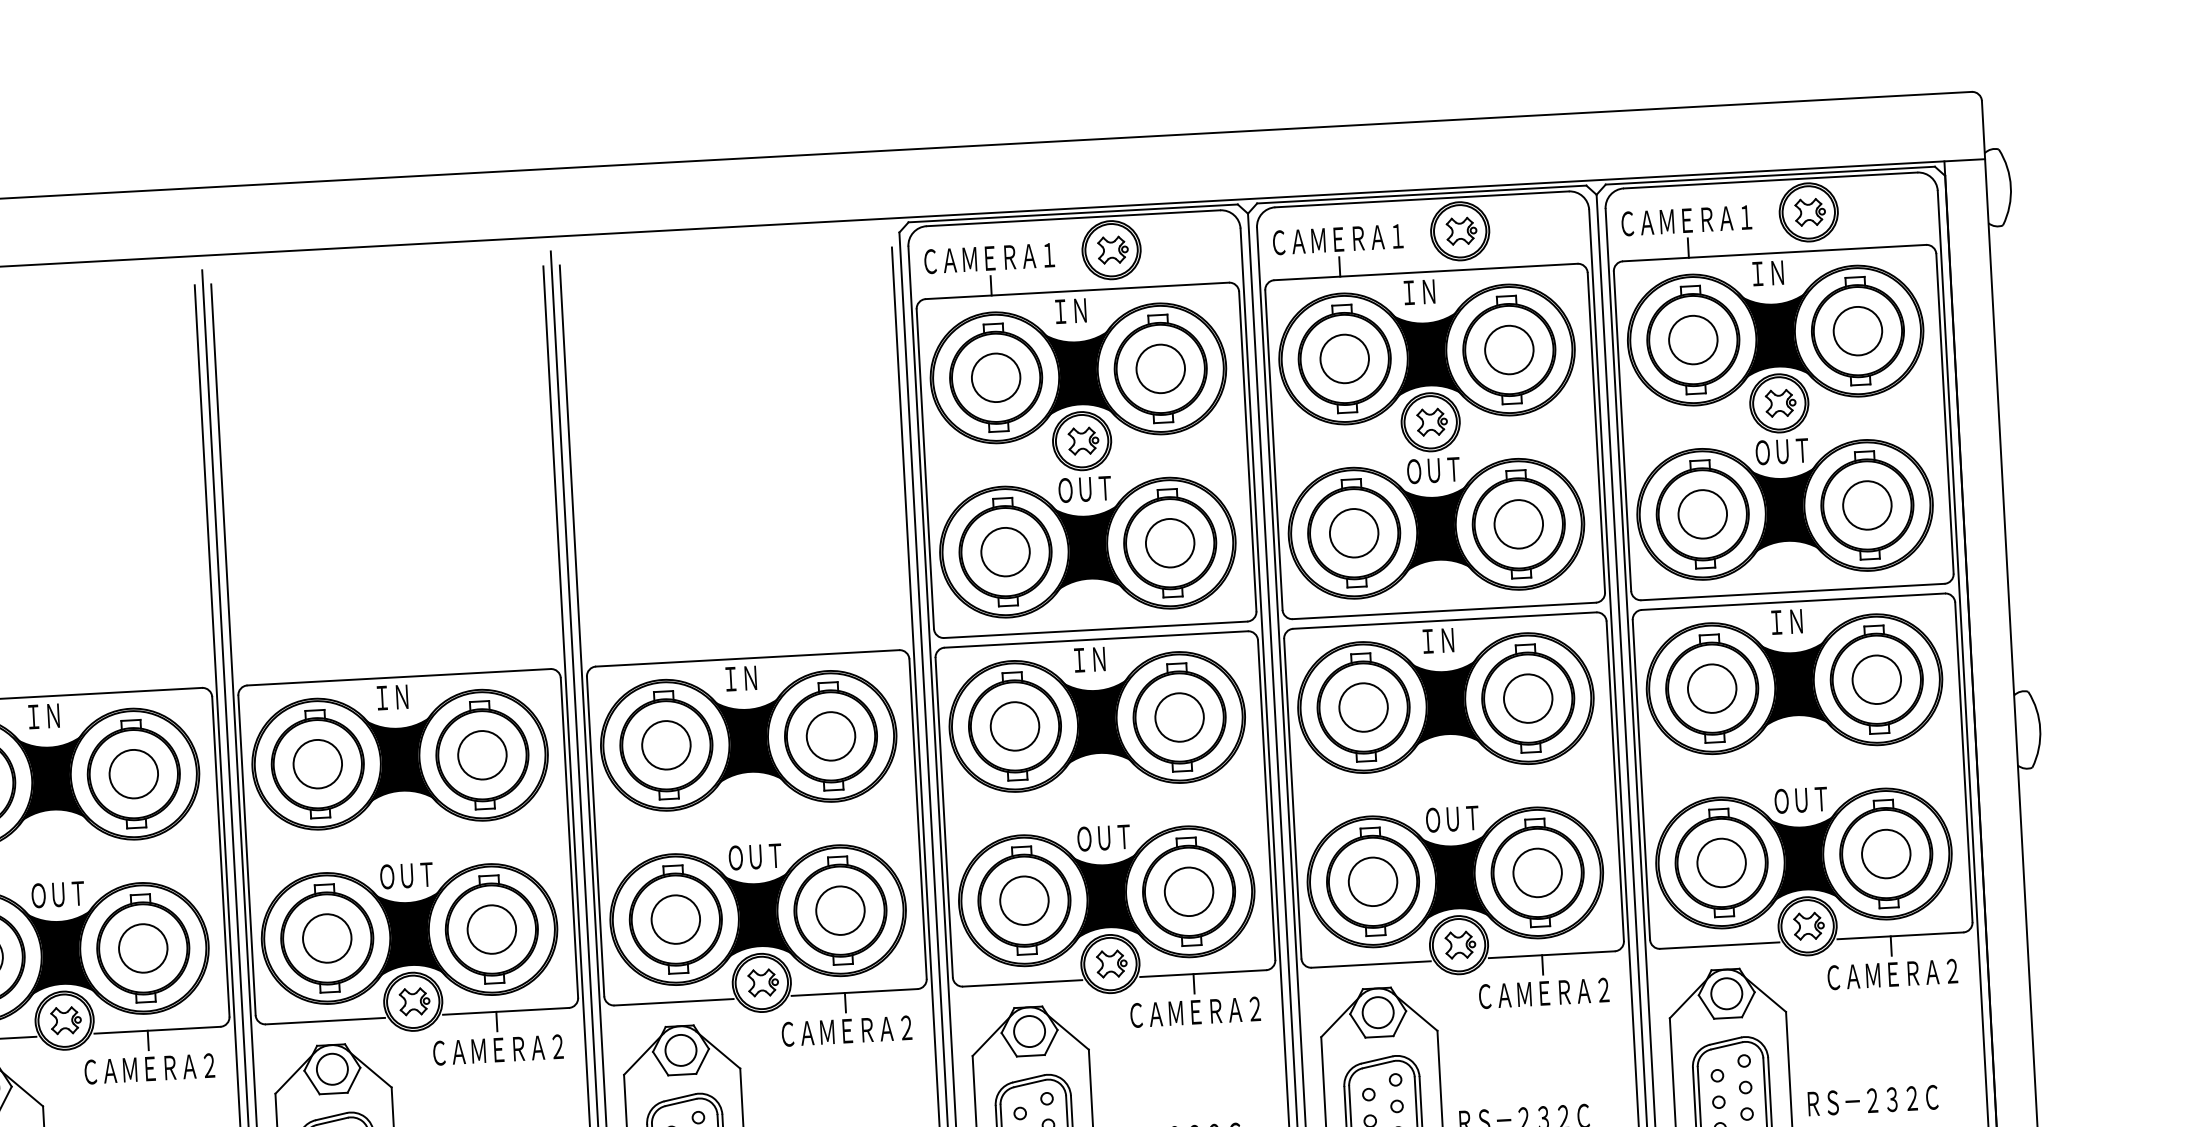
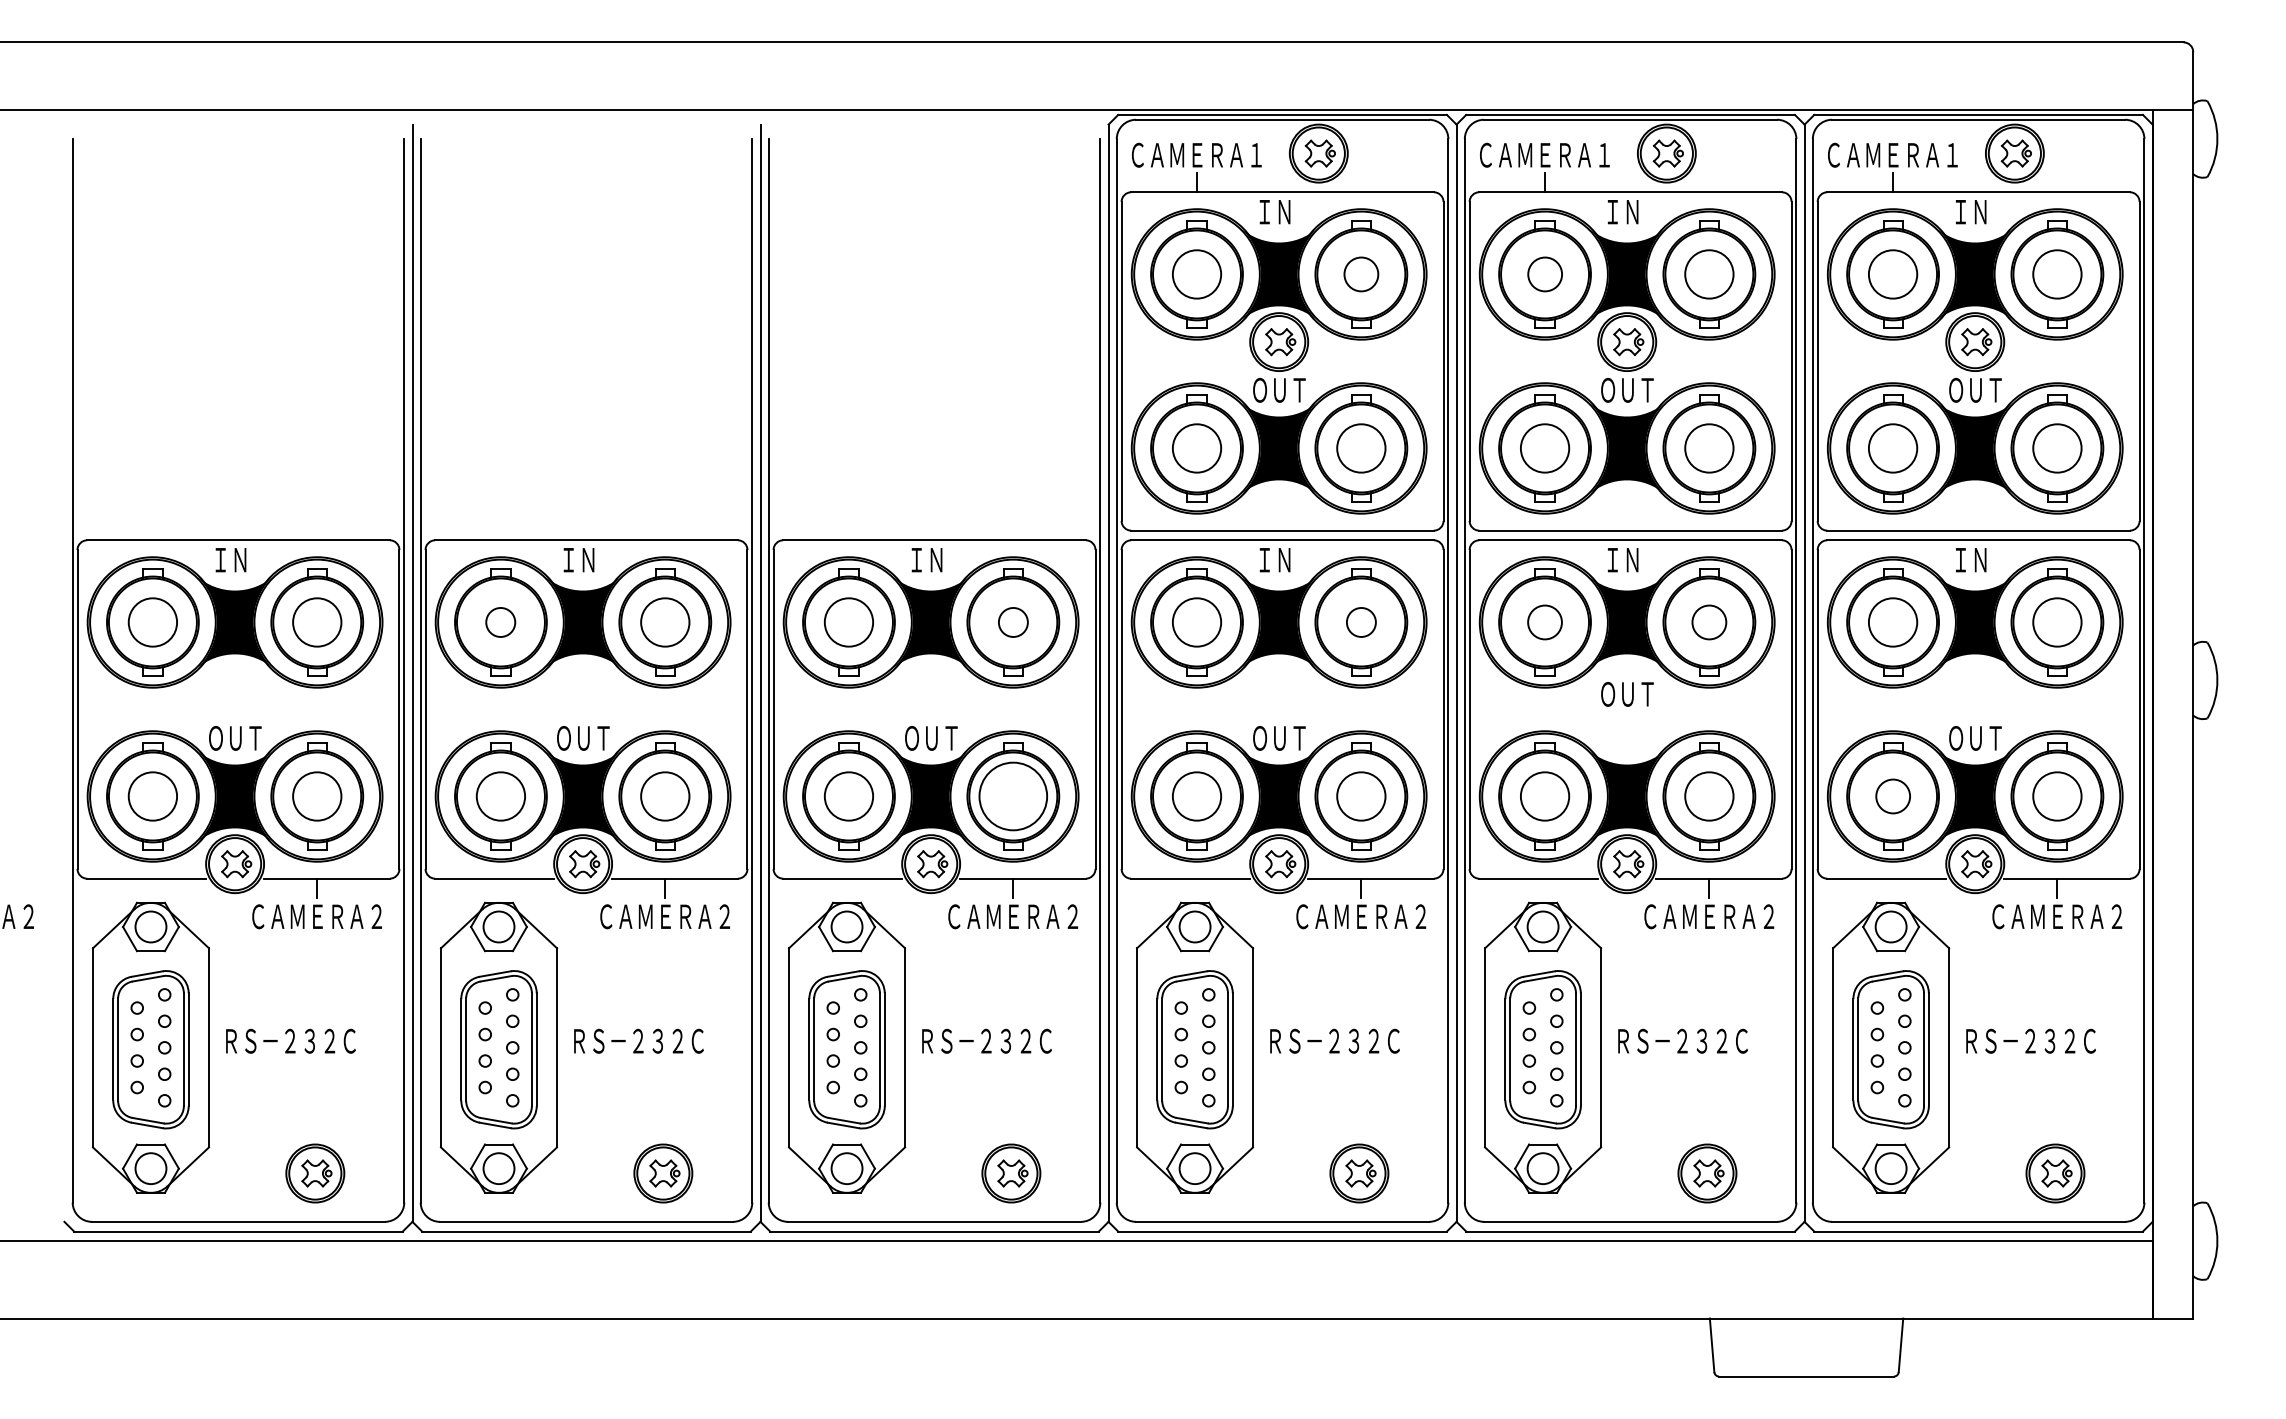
circle: (1345, 358) -> (1545, 274), size x0.7
circle: (1160, 368) -> (1361, 274), size x0.7
circle: (1528, 698) -> (1709, 622), size x0.7
circle: (1363, 707) -> (1544, 622), size x0.7
circle: (1179, 717) -> (1361, 622), size x0.6
circle: (831, 736) -> (1013, 622), size x0.6
circle: (317, 764) -> (500, 622), size x0.6
text: (1452, 819) -> (1627, 694), moved
circle: (1722, 862) -> (1893, 796), size x0.7
circle: (840, 910) -> (1013, 796), size x1.4

